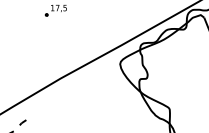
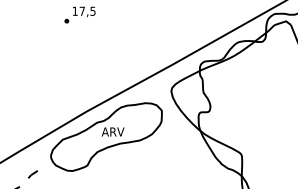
part: (74, 96) -> (106, 136), added

